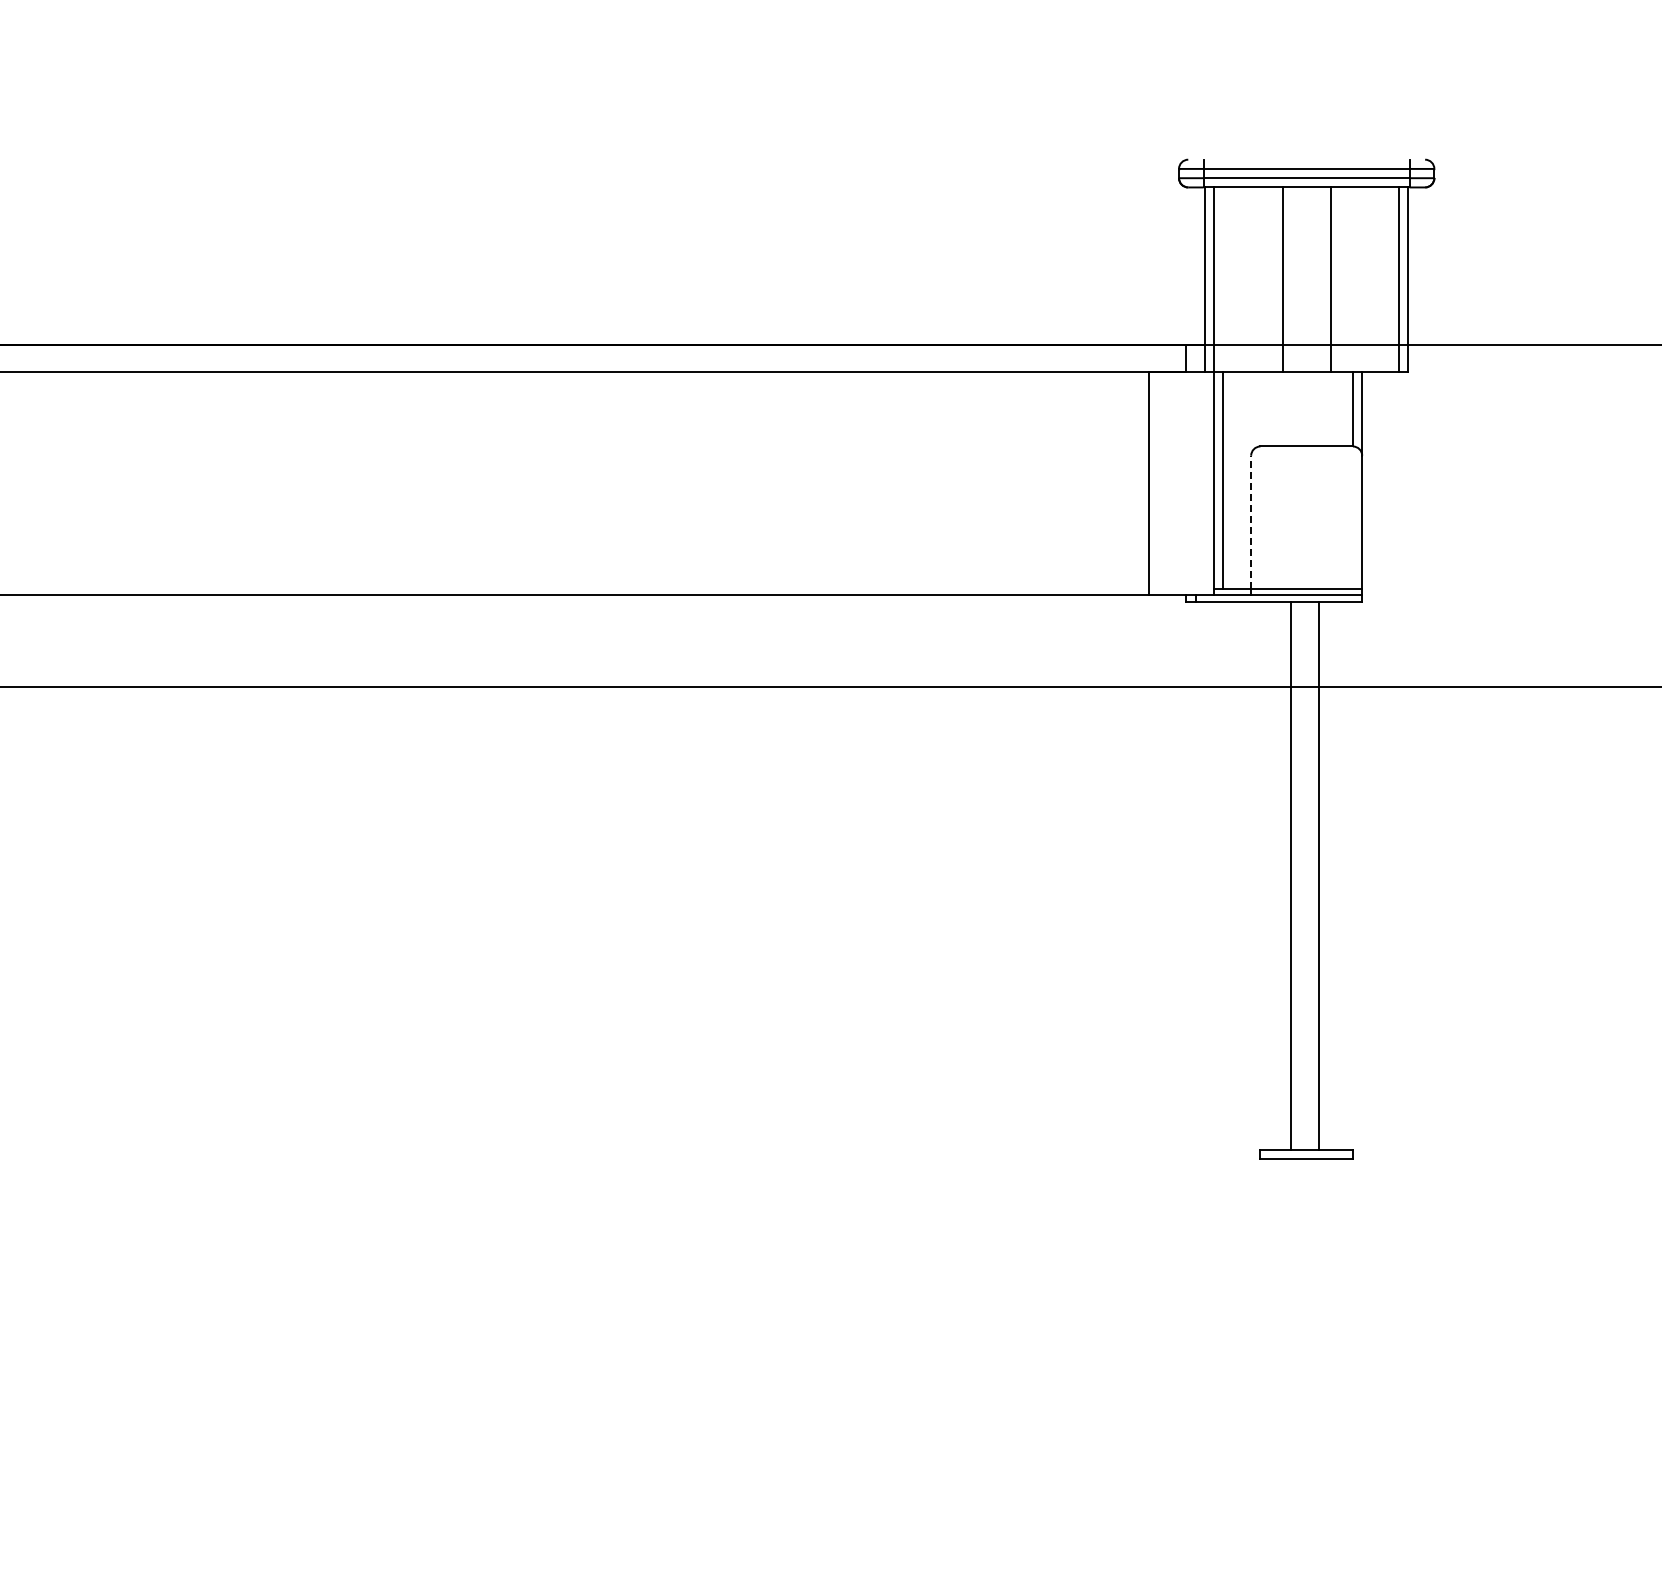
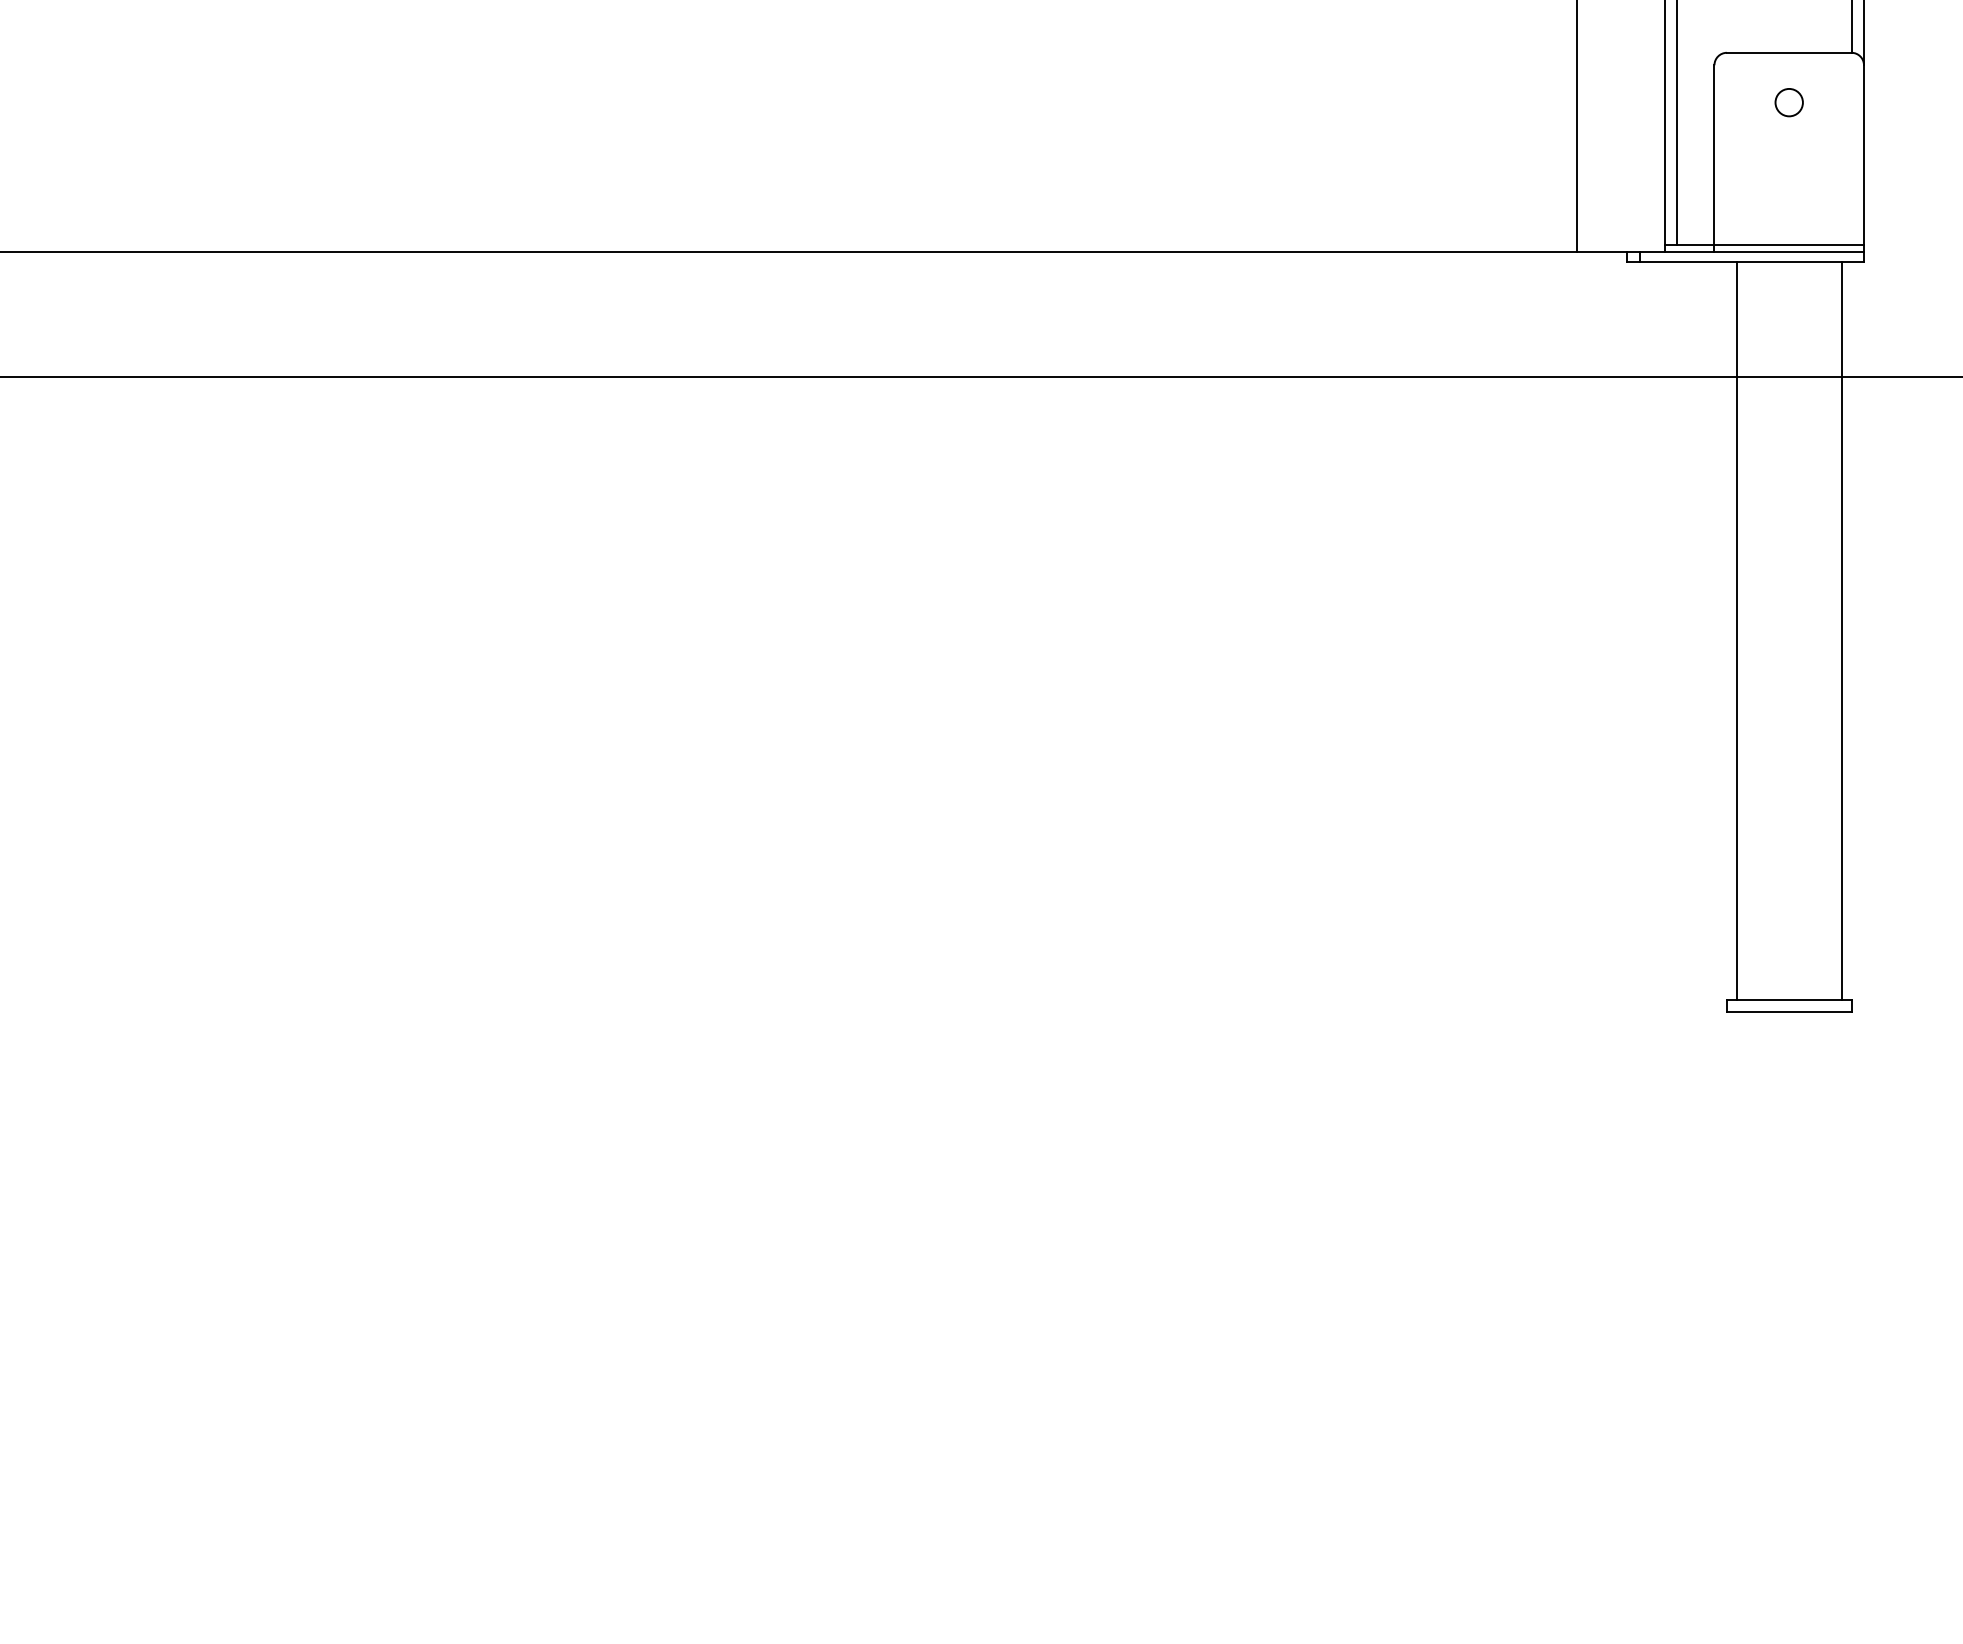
circle: (1306, 483) -> (1788, 102), added
line: (1251, 522) -> (1714, 155), dashed -> solid
line: (1290, 875) -> (1841, 630), moved
line: (1318, 875) -> (1736, 630), moved

